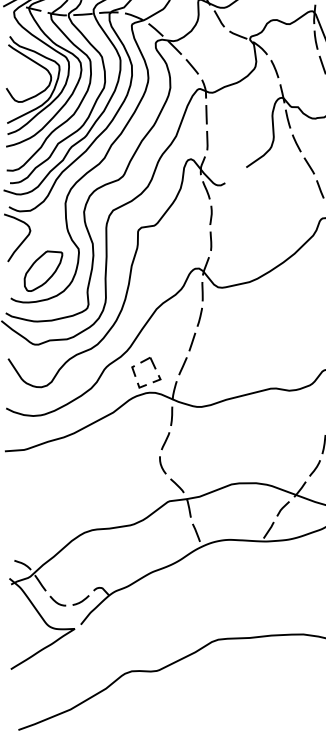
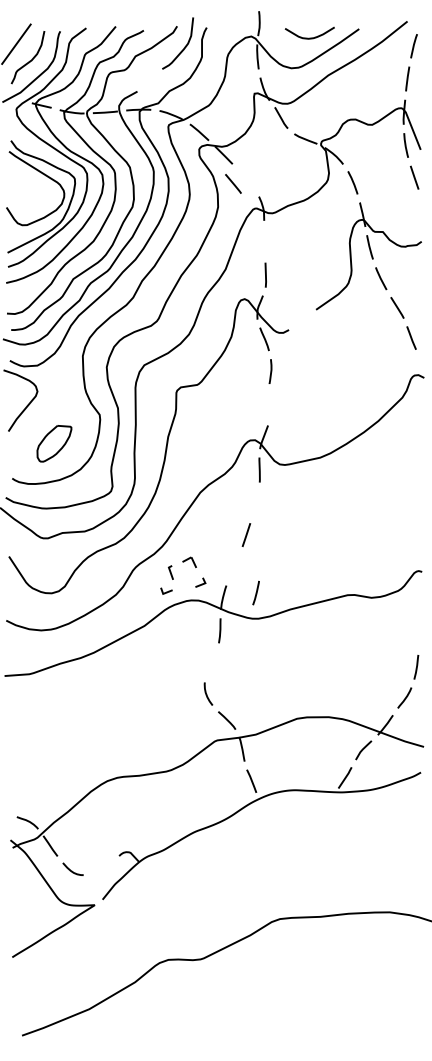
line: (192, 66) -> (233, 183), moved
line: (206, 114) -> (264, 241), removed
line: (210, 240) -> (270, 404), removed
part: (43, 271) -> (54, 443), size x0.7
line: (199, 316) -> (255, 592), moved
part: (148, 363) -> (189, 562), size x0.7
line: (183, 365) -> (234, 565), removed
line: (141, 385) -> (166, 591), moved
line: (165, 440) -> (211, 662), removed
curve: (80, 601) -> (102, 869), removed

